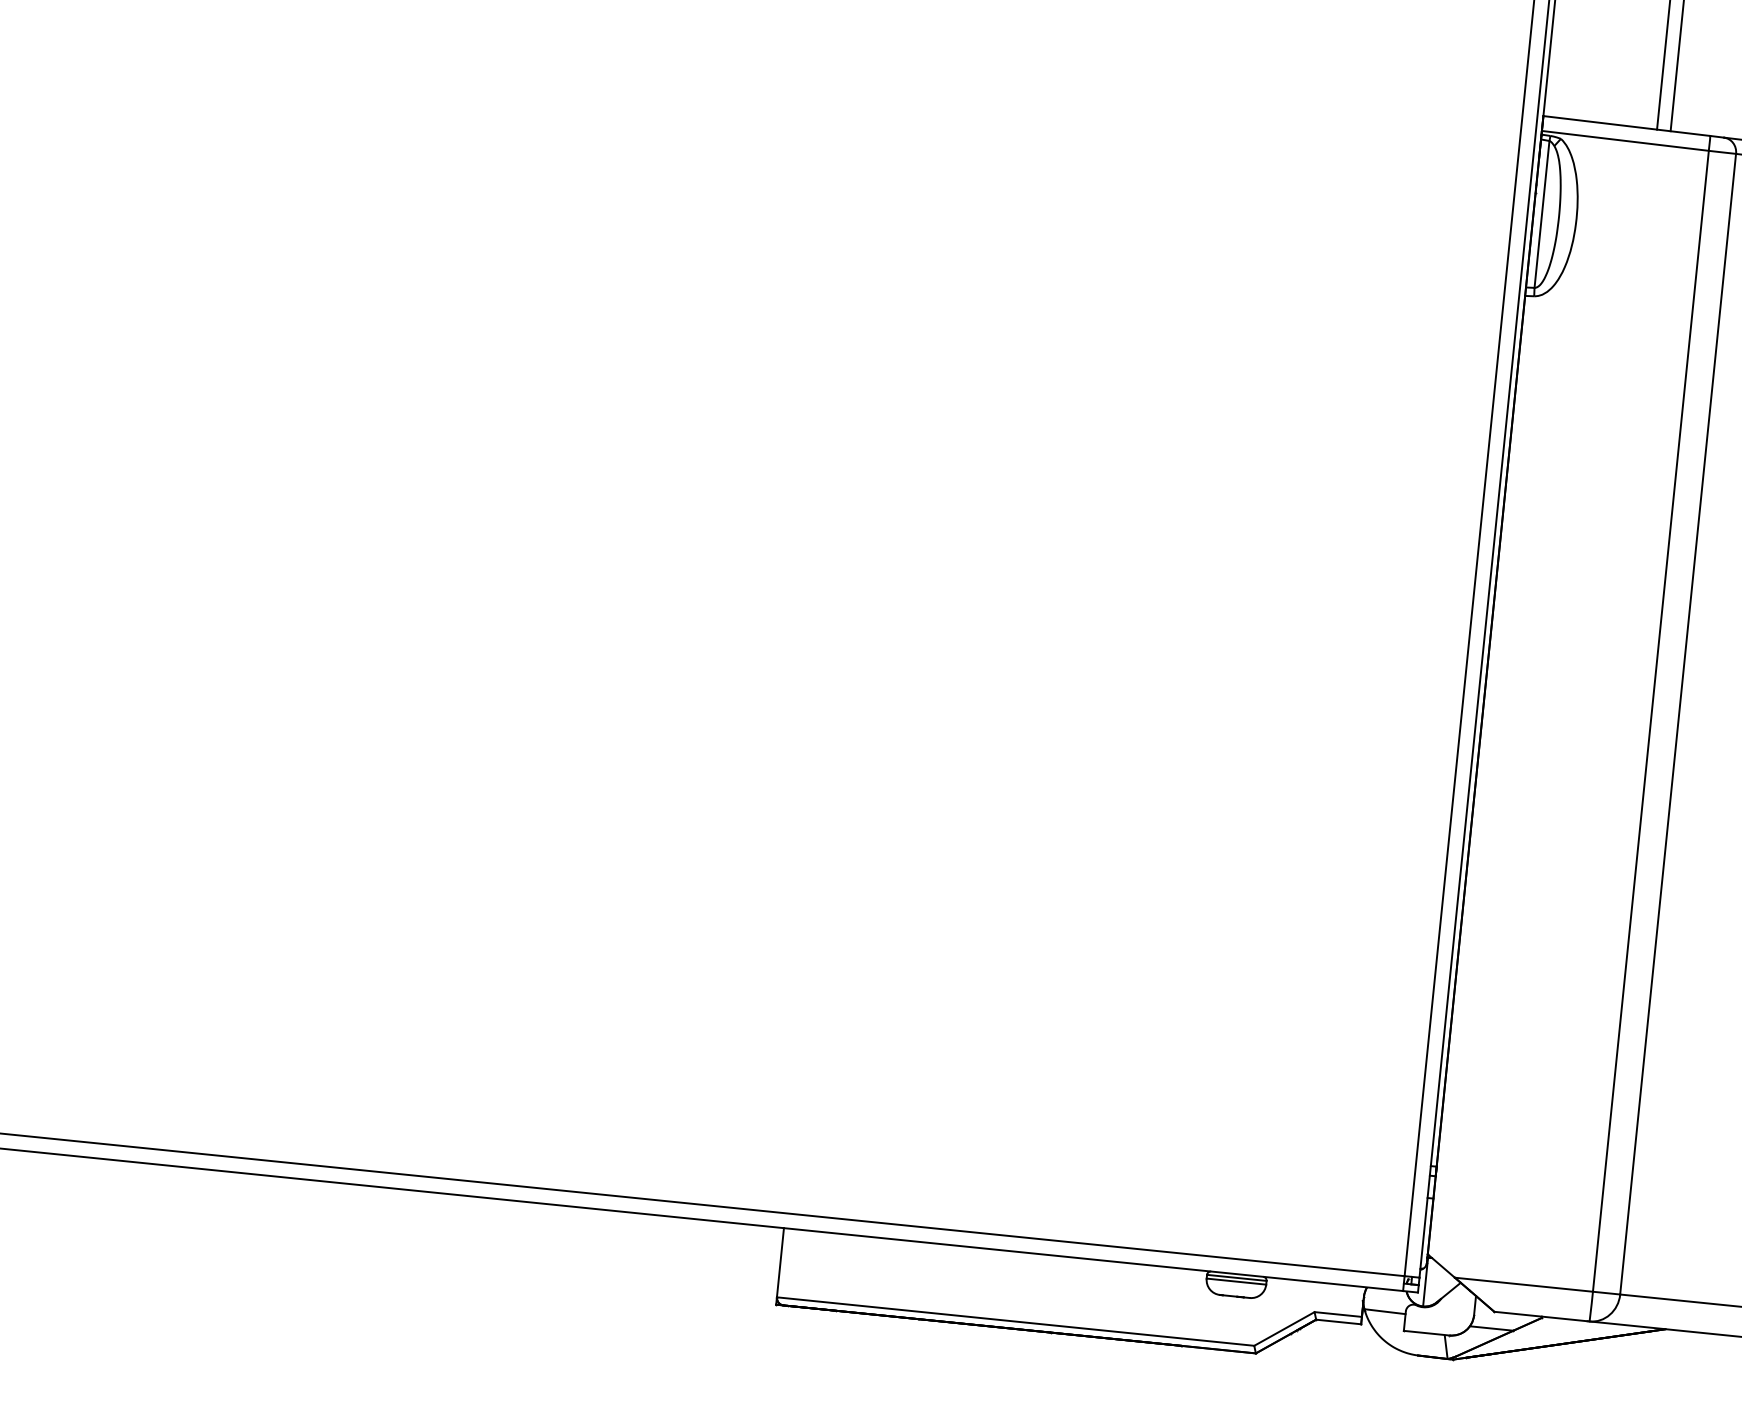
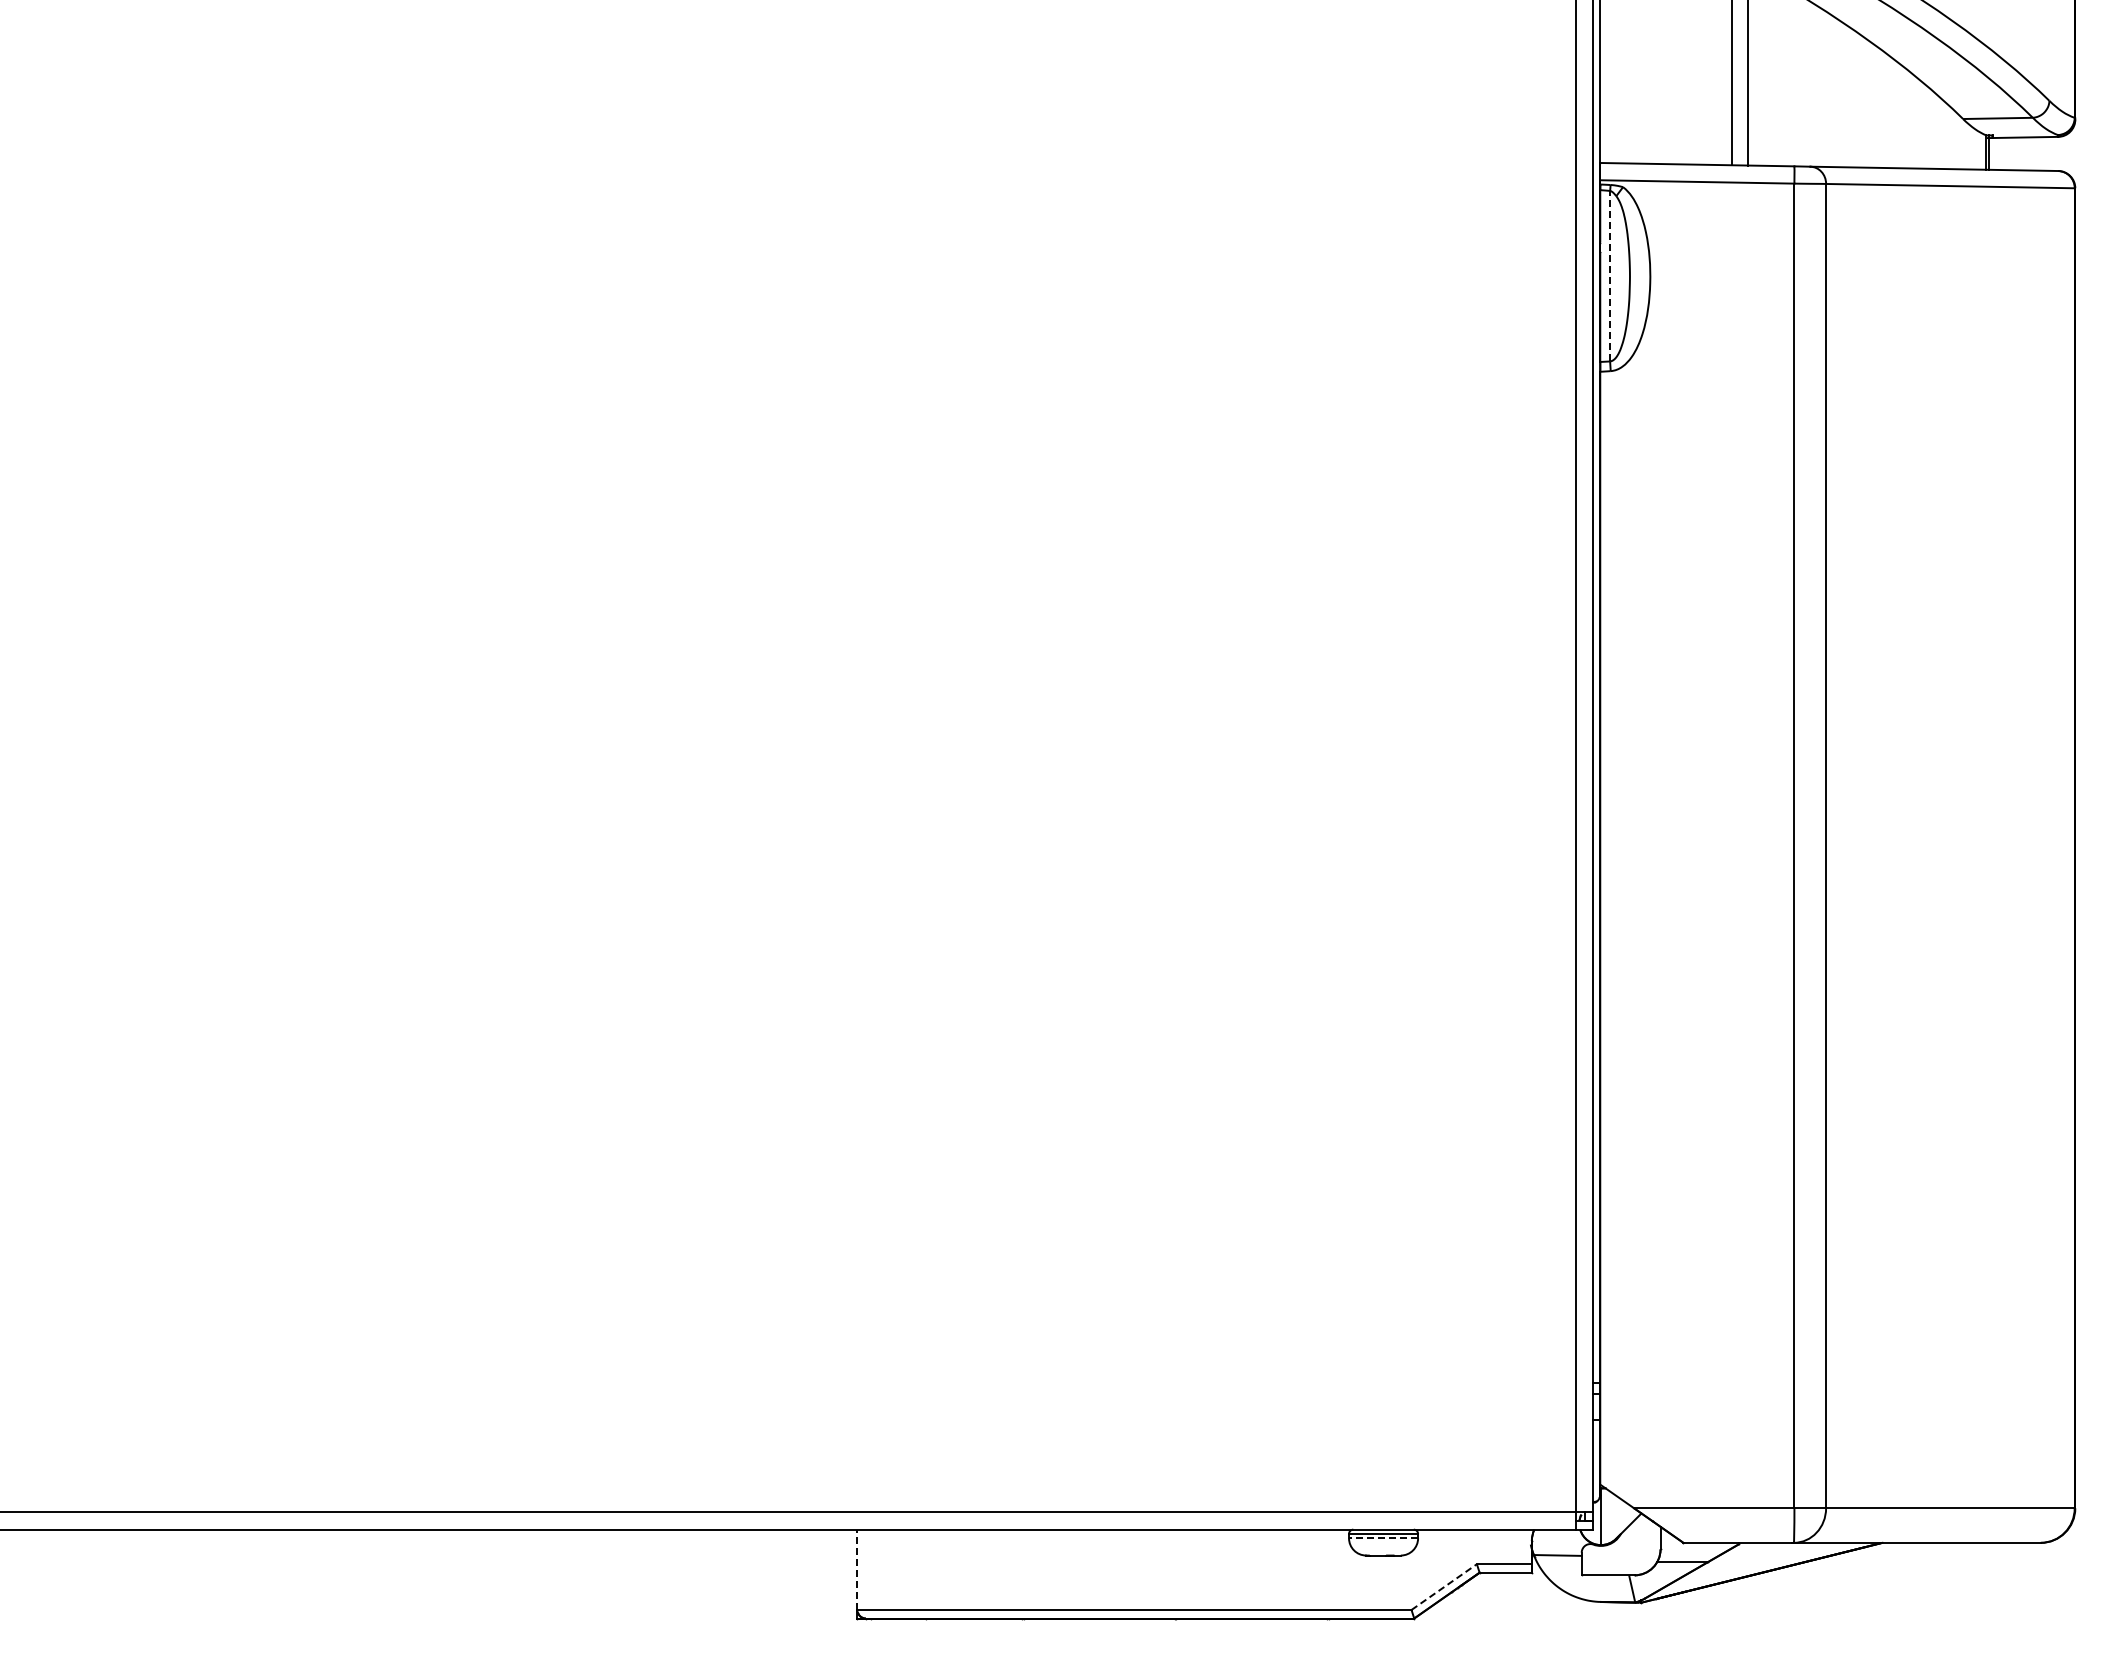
line: (1542, 213) -> (1610, 275), solid -> dashed
line: (780, 1262) -> (857, 1569), solid -> dashed
line: (1236, 1281) -> (1383, 1538), solid -> dashed
line: (1284, 1329) -> (1444, 1587), solid -> dashed

